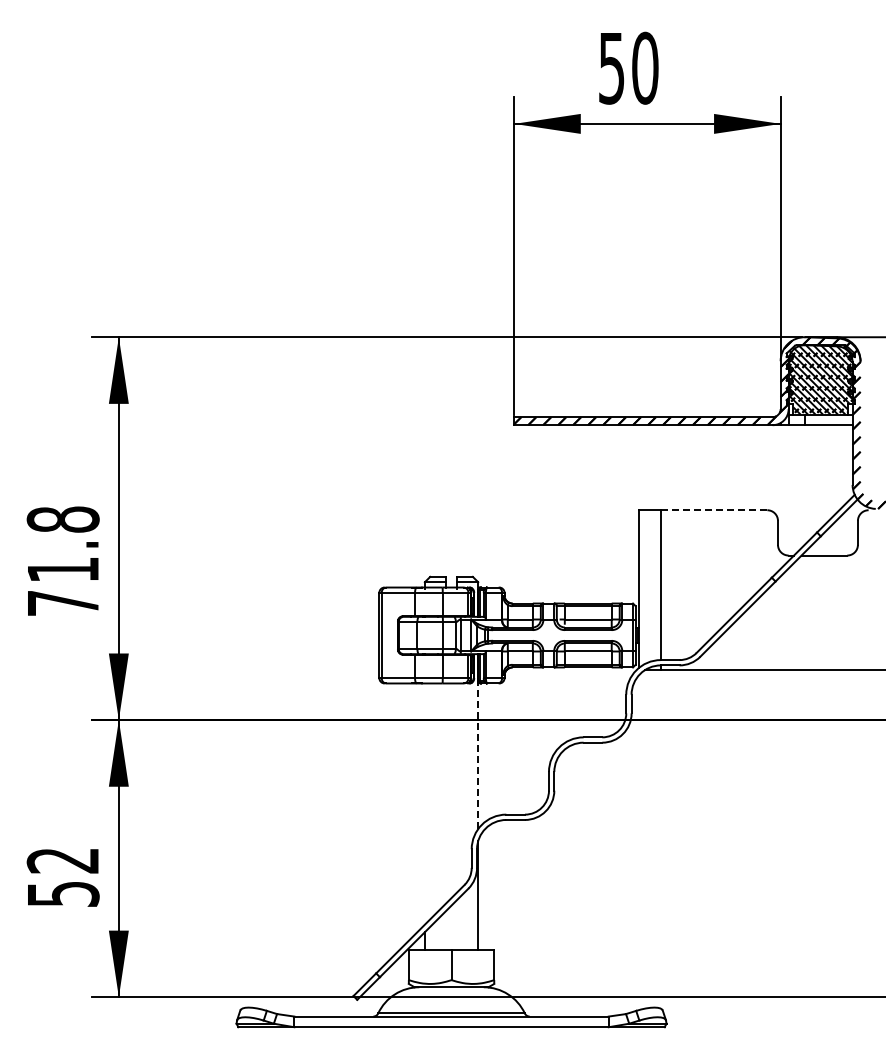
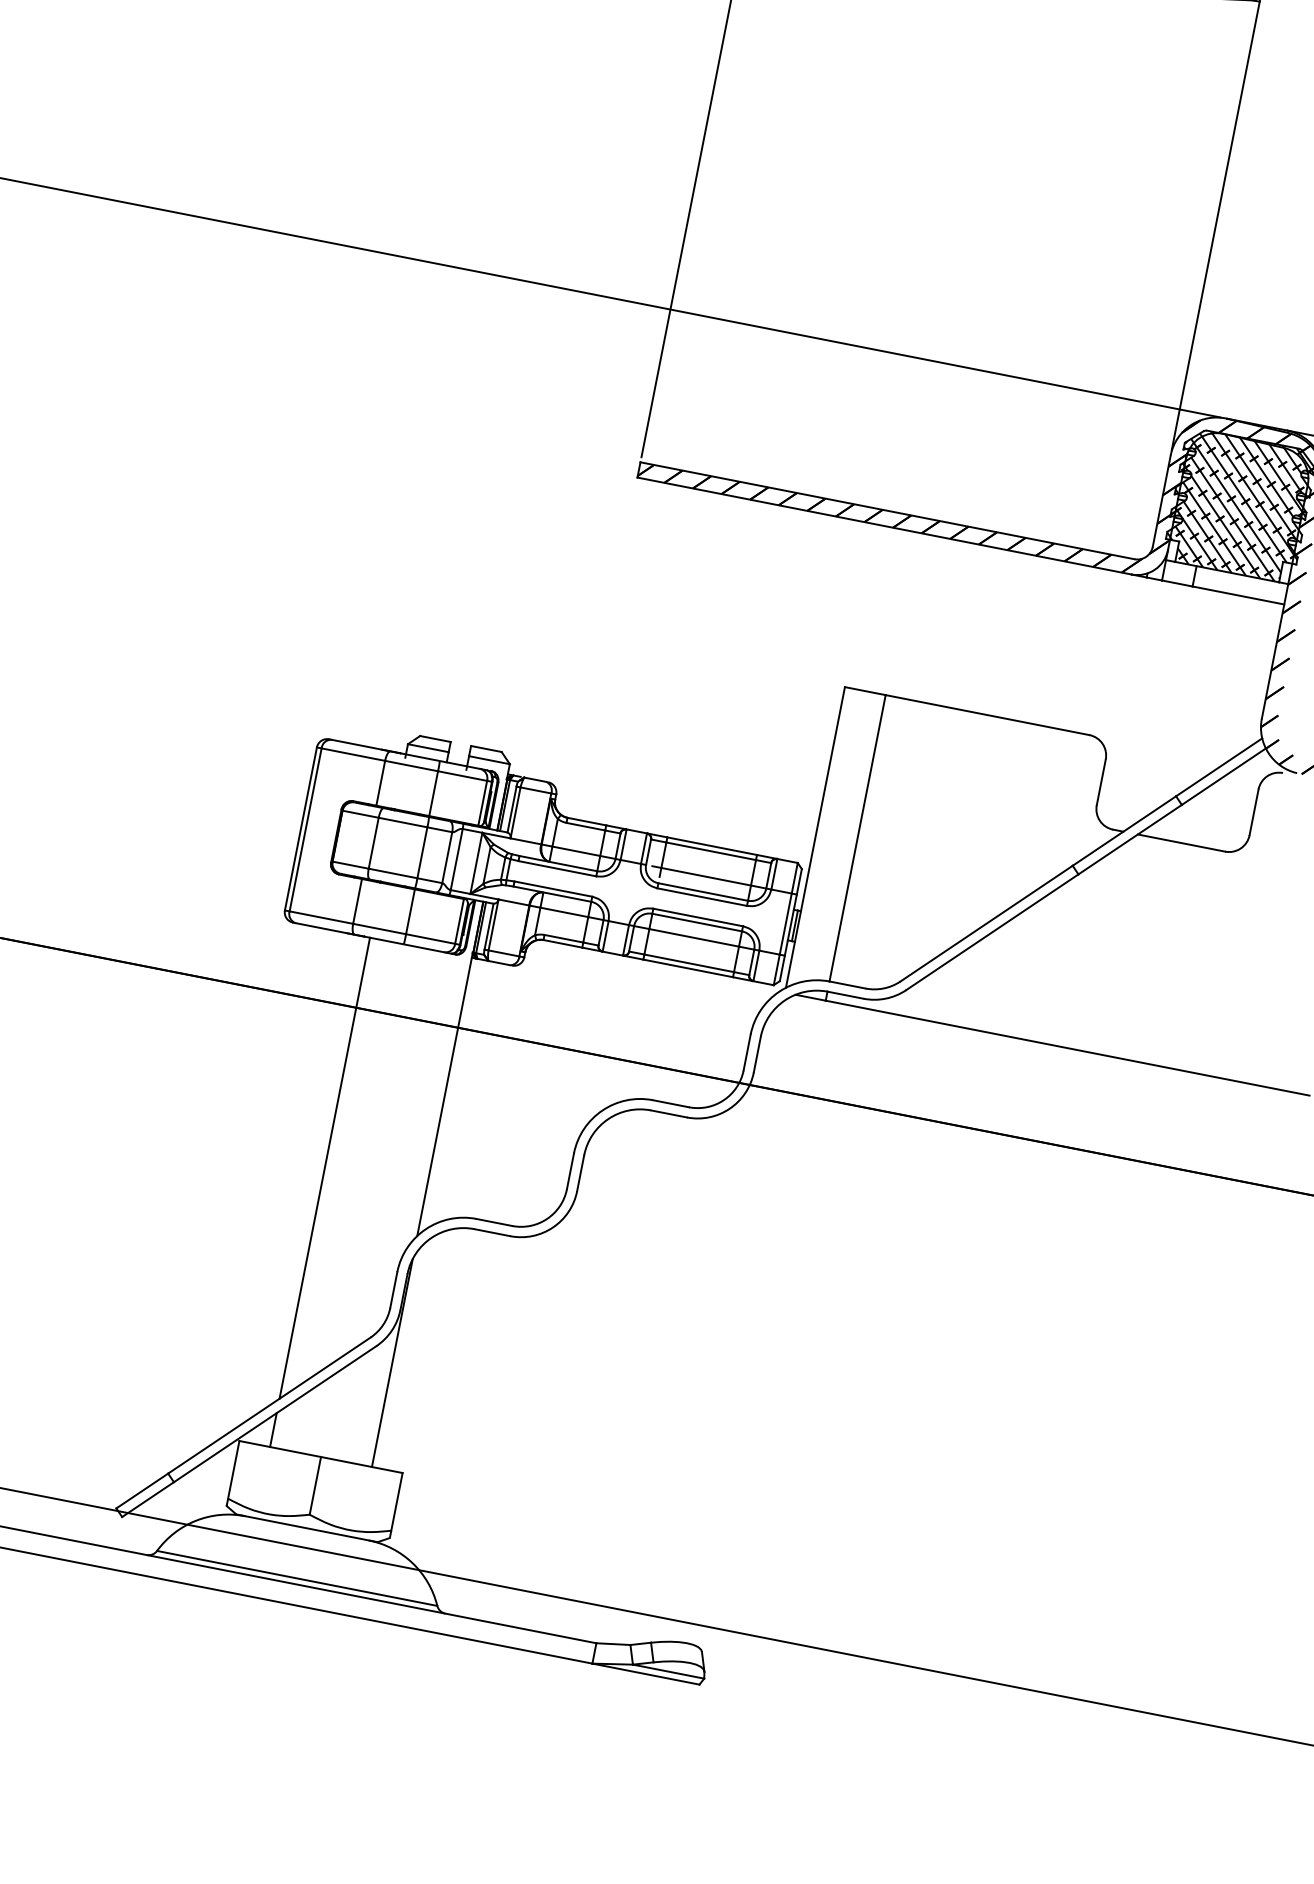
line: (714, 510) -> (988, 715), dashed -> solid
line: (478, 754) -> (445, 1093), dashed -> solid
line: (424, 803) -> (324, 1166), added

